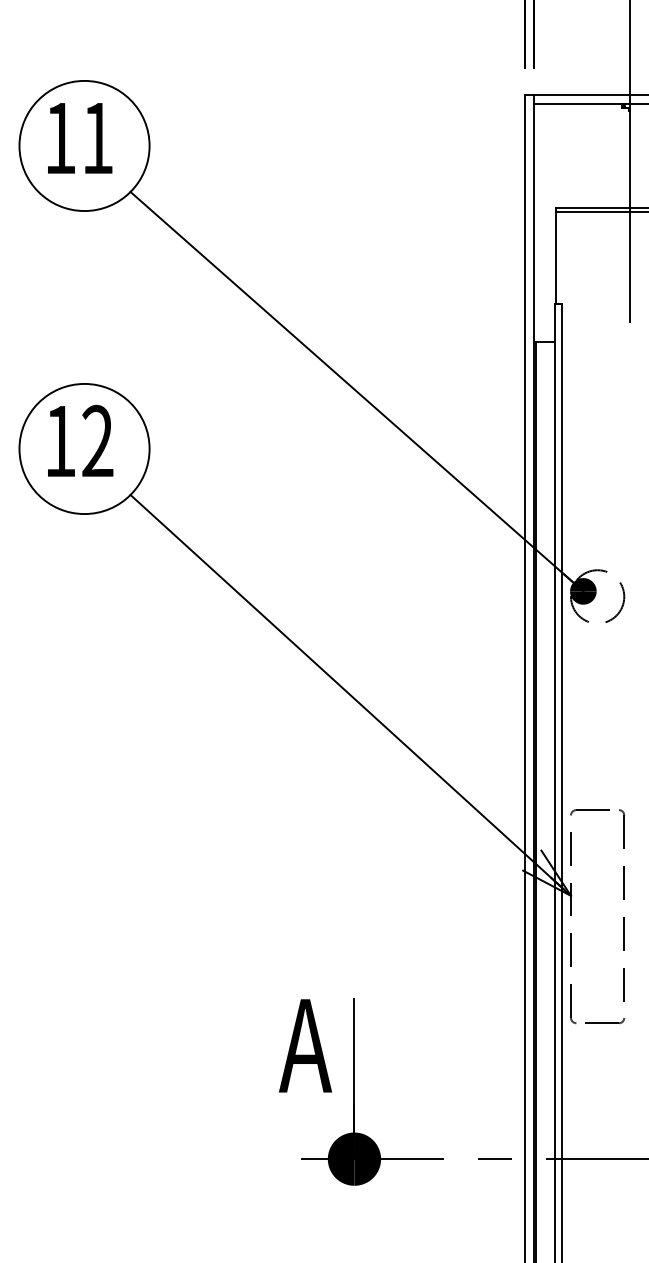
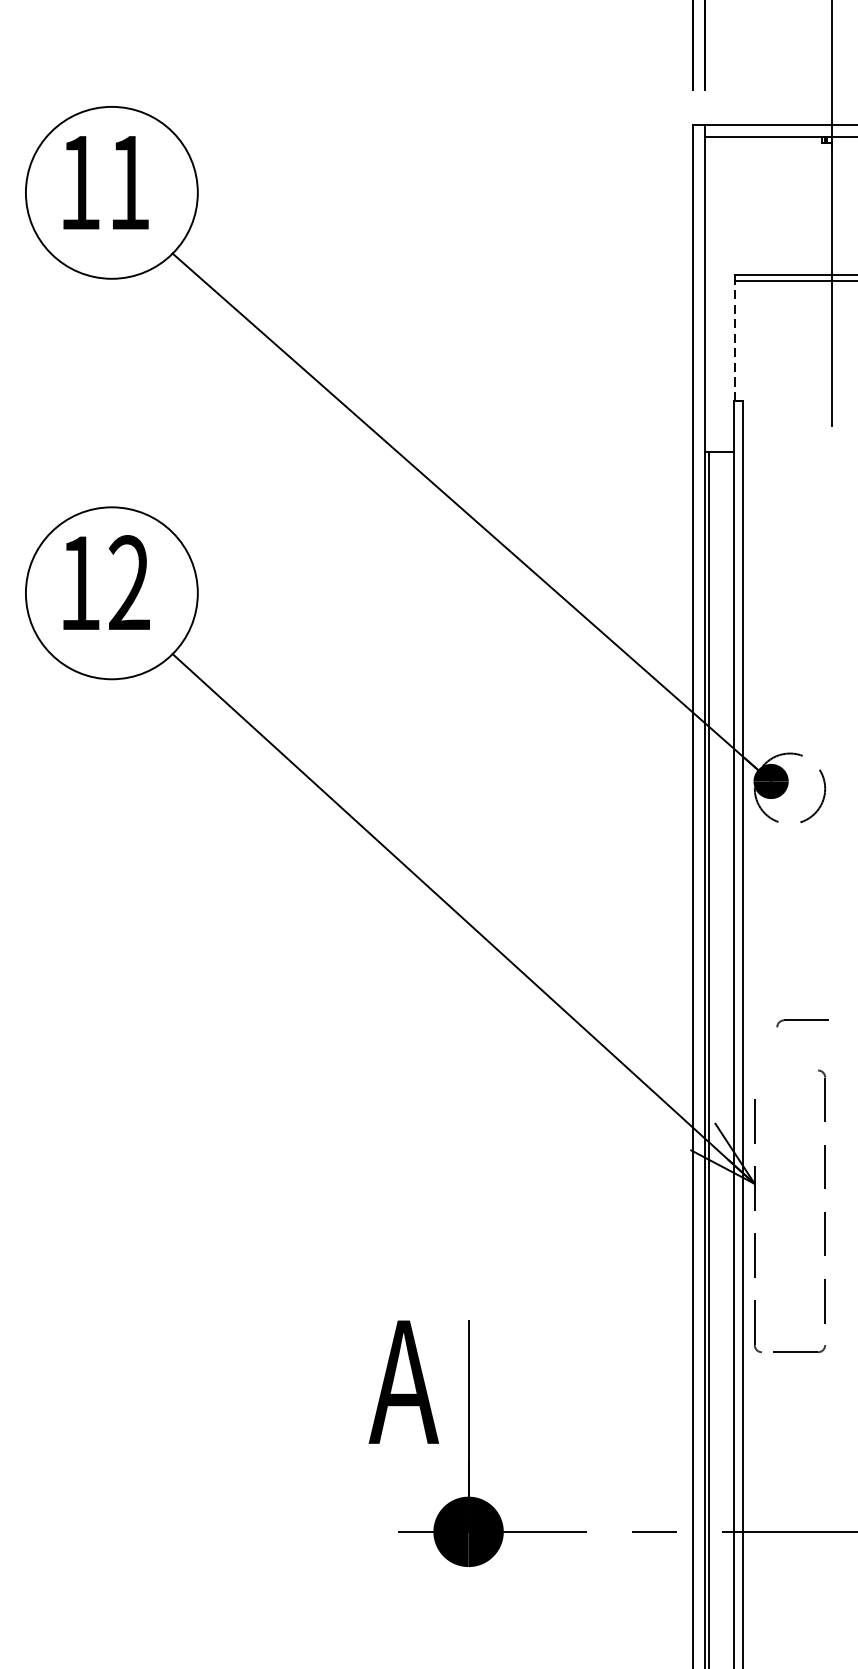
line: (556, 257) -> (735, 340), solid -> dashed
part: (589, 812) -> (801, 1023), moved

